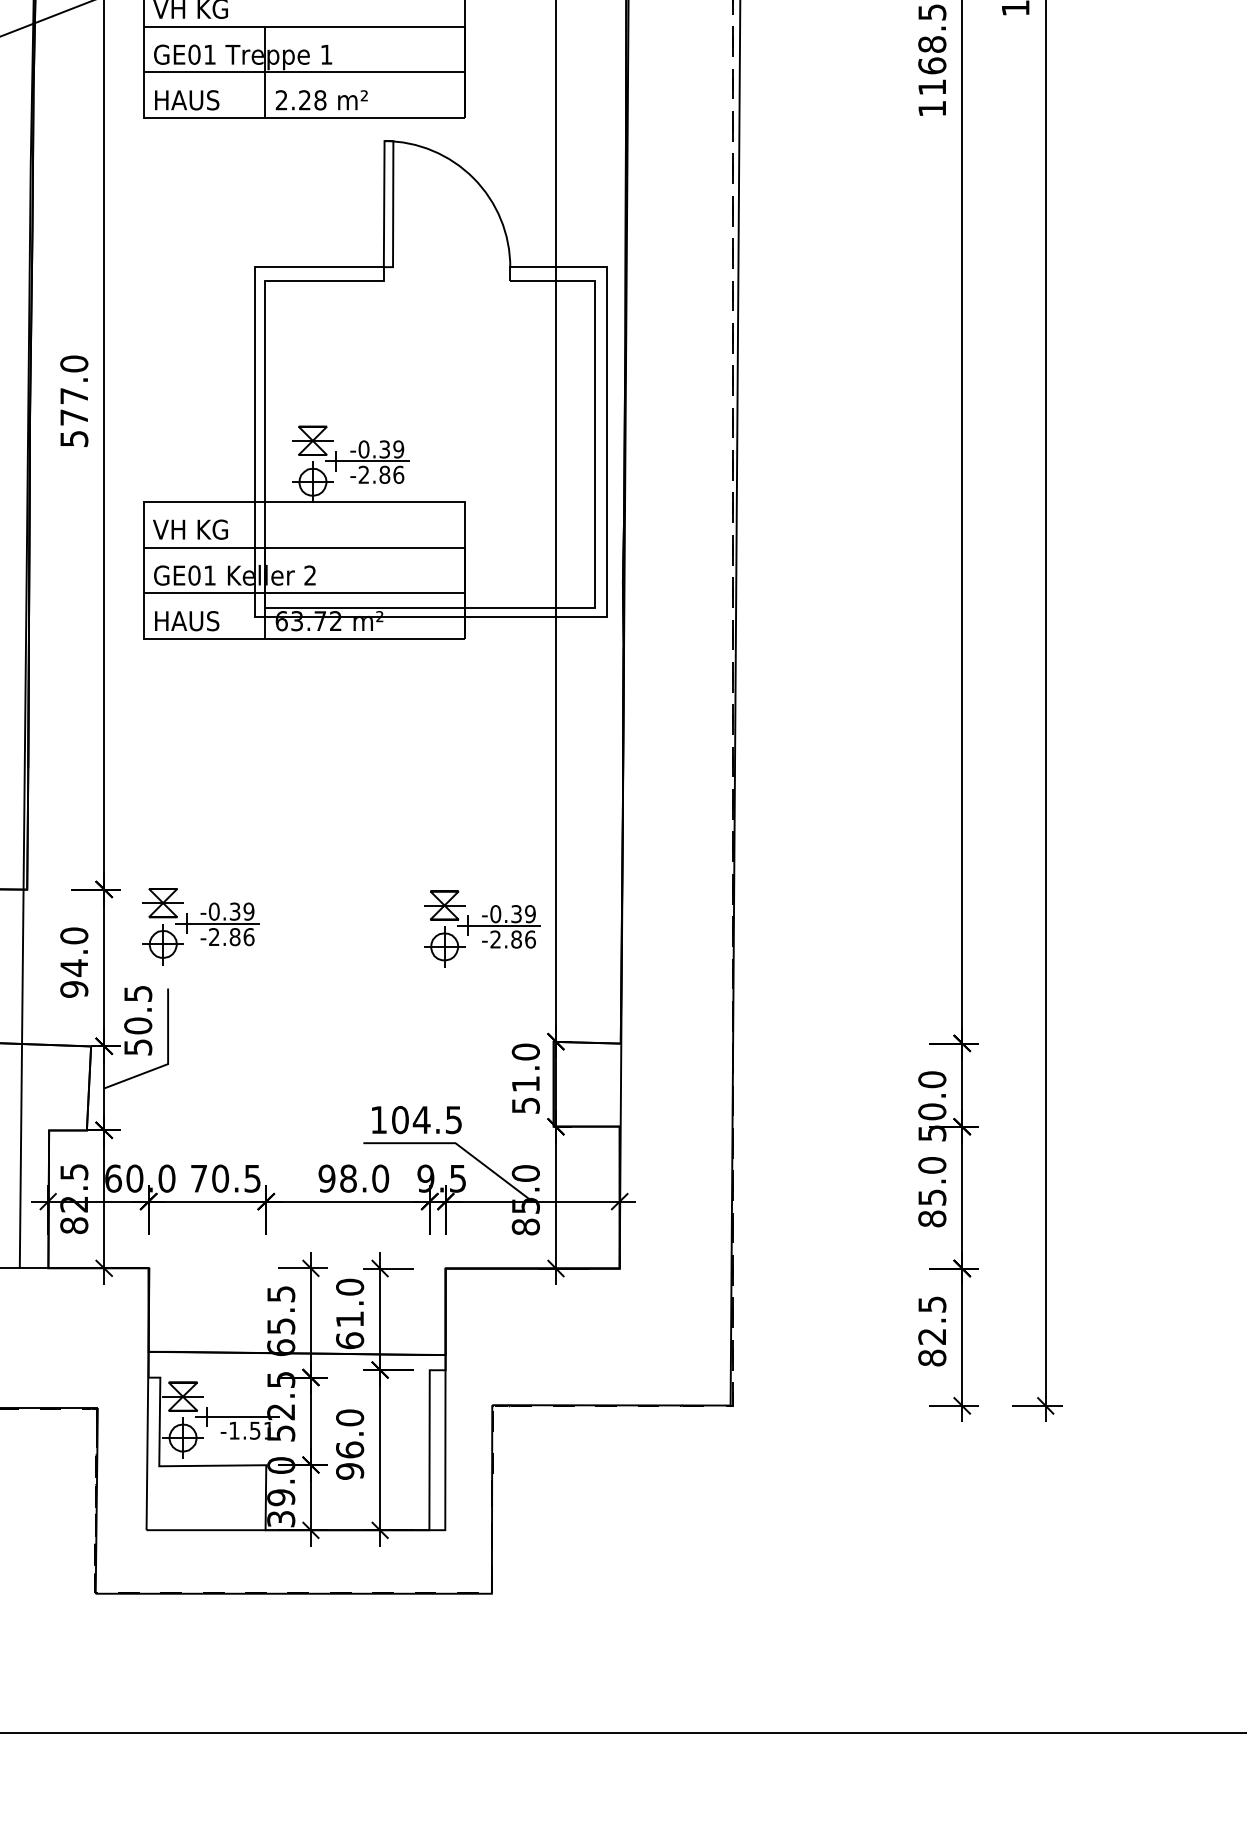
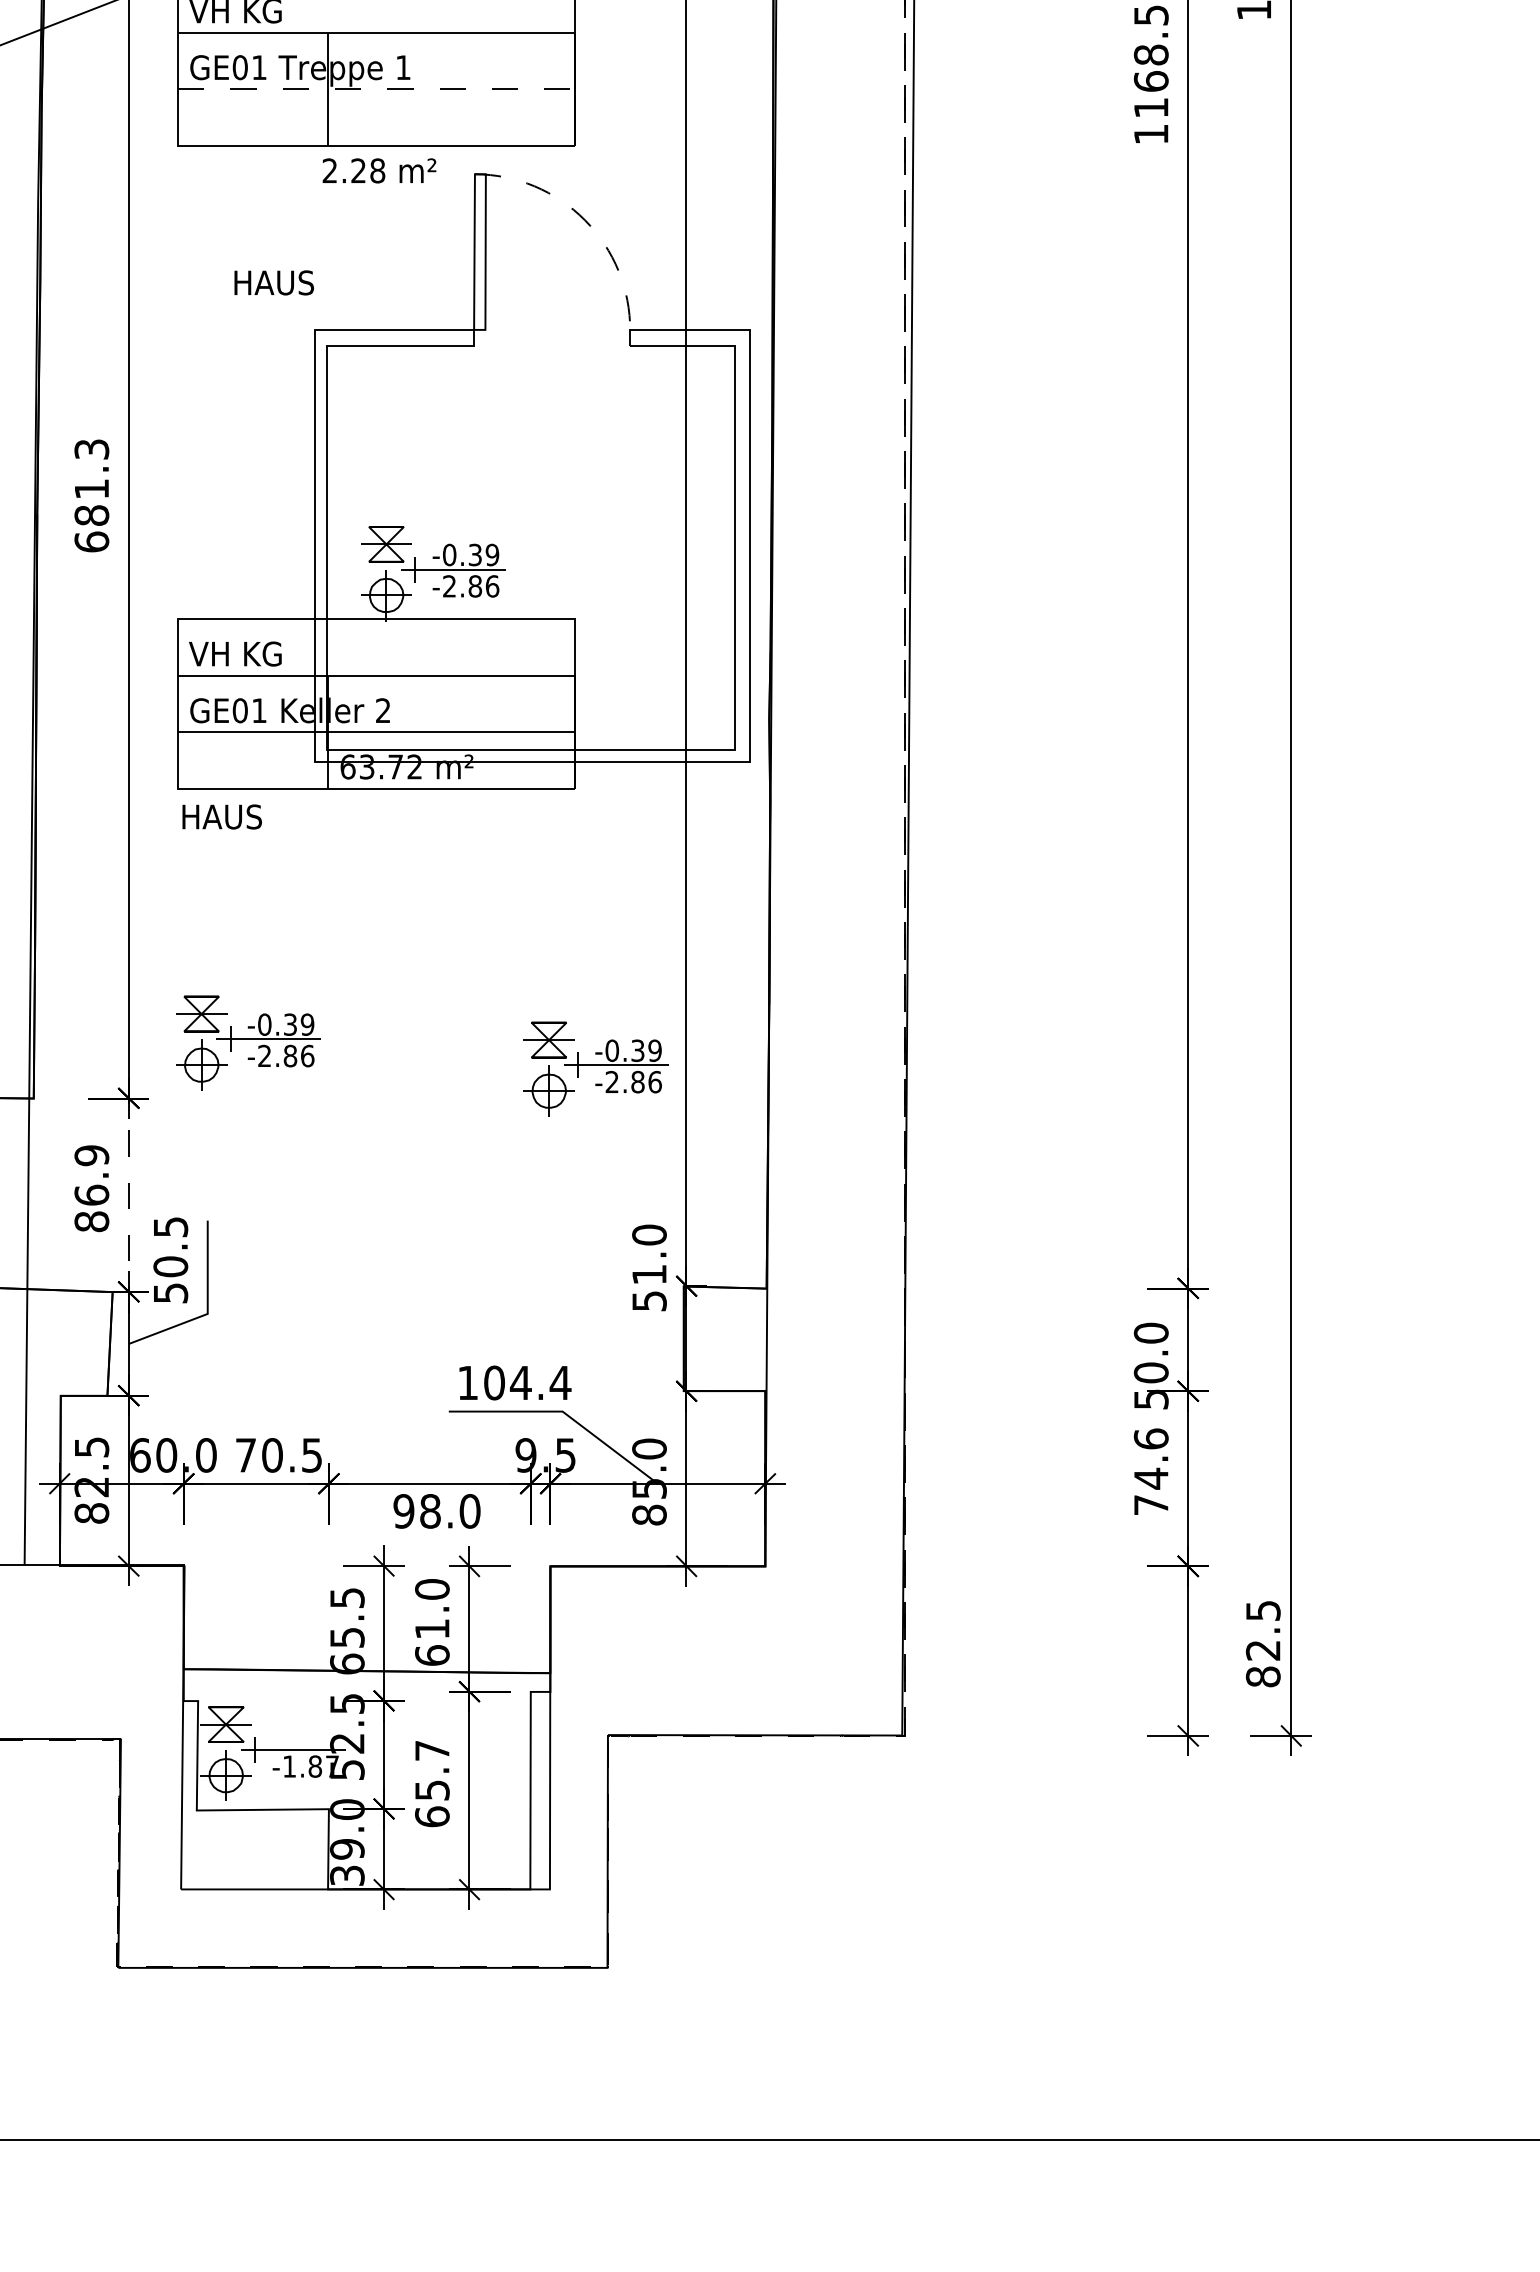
line: (304, 72) -> (376, 89), solid -> dashed
text: (186, 99) -> (273, 282), moved
text: (321, 99) -> (379, 170), moved
line: (474, 179) -> (585, 221), solid -> dashed
text: (73, 401) -> (91, 495), 577.0 -> 681.3
text: (186, 620) -> (221, 816), moved
part: (201, 926) -> (248, 1042), moved
part: (482, 928) -> (595, 1068), moved
text: (73, 962) -> (91, 1188), 94.0 -> 86.9
line: (103, 968) -> (128, 1195), solid -> dashed
text: (525, 1078) -> (649, 1267), moved
text: (453, 1120) -> (560, 1383), 104.5 -> 104.4
text: (353, 1178) -> (436, 1511), moved
text: (931, 1191) -> (1150, 1471), 85.0 -> 74.6
text: (932, 1331) -> (1263, 1644), moved
text: (261, 1430) -> (323, 1766), -1.51 -> -1.87
text: (350, 1444) -> (432, 1783), 96.0 -> 65.7

